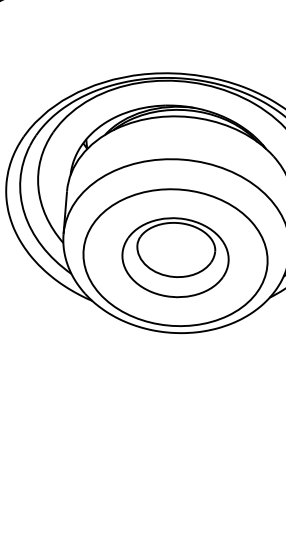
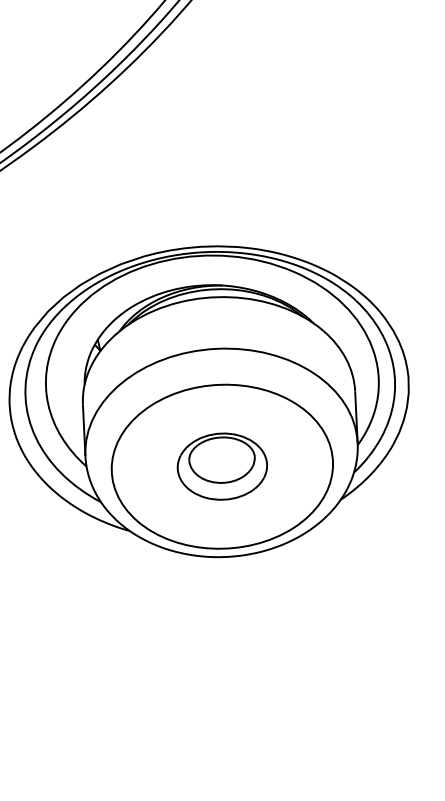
part: (175, 257) -> (222, 466), size x0.7

